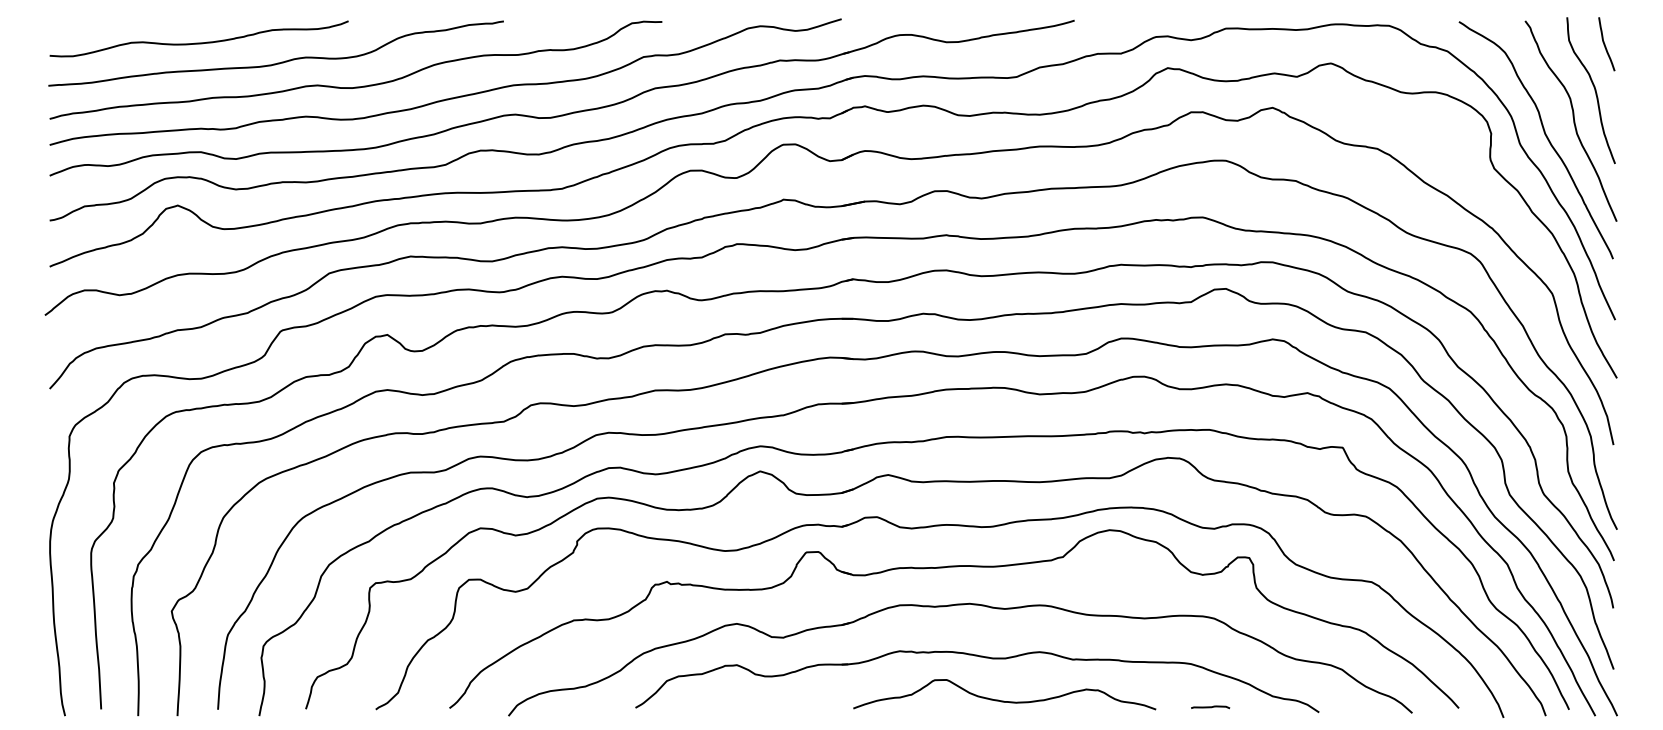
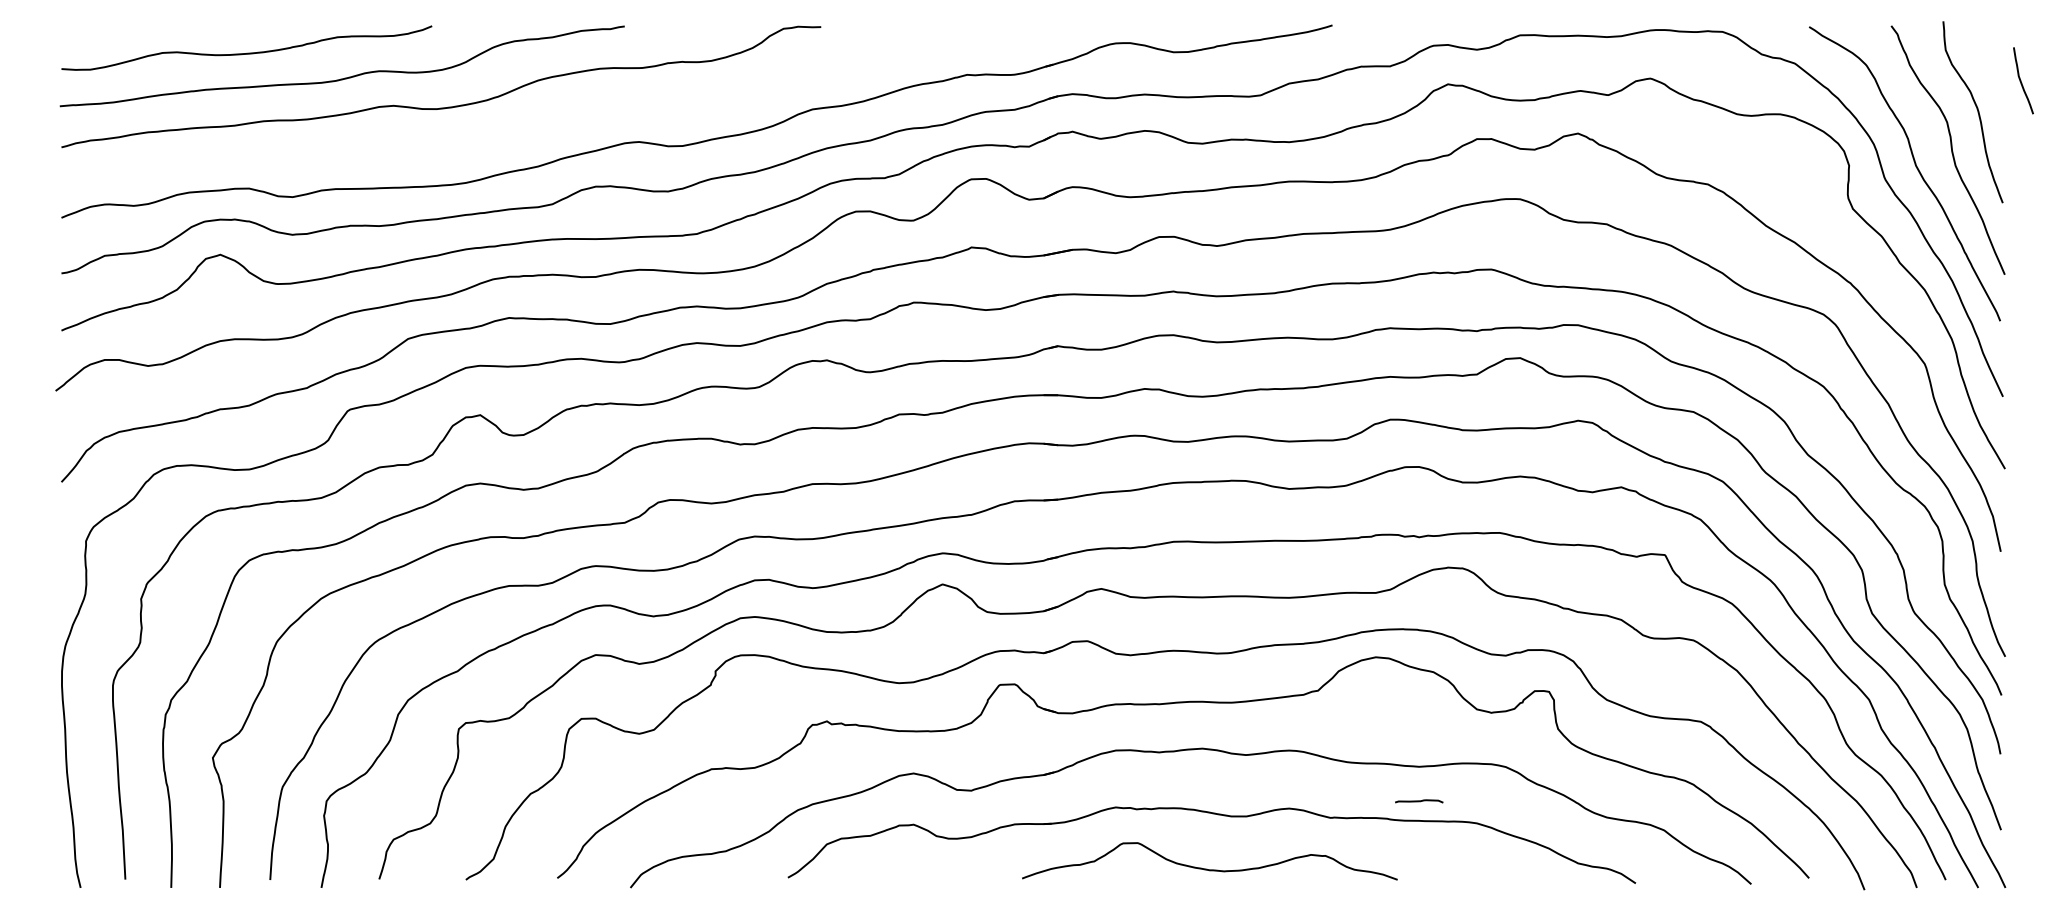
curve: (1605, 44) -> (2021, 81), moved
curve: (450, 97) -> (558, 120), removed
curve: (1003, 700) -> (1208, 868), moved
curve: (1210, 707) -> (1419, 801), moved

